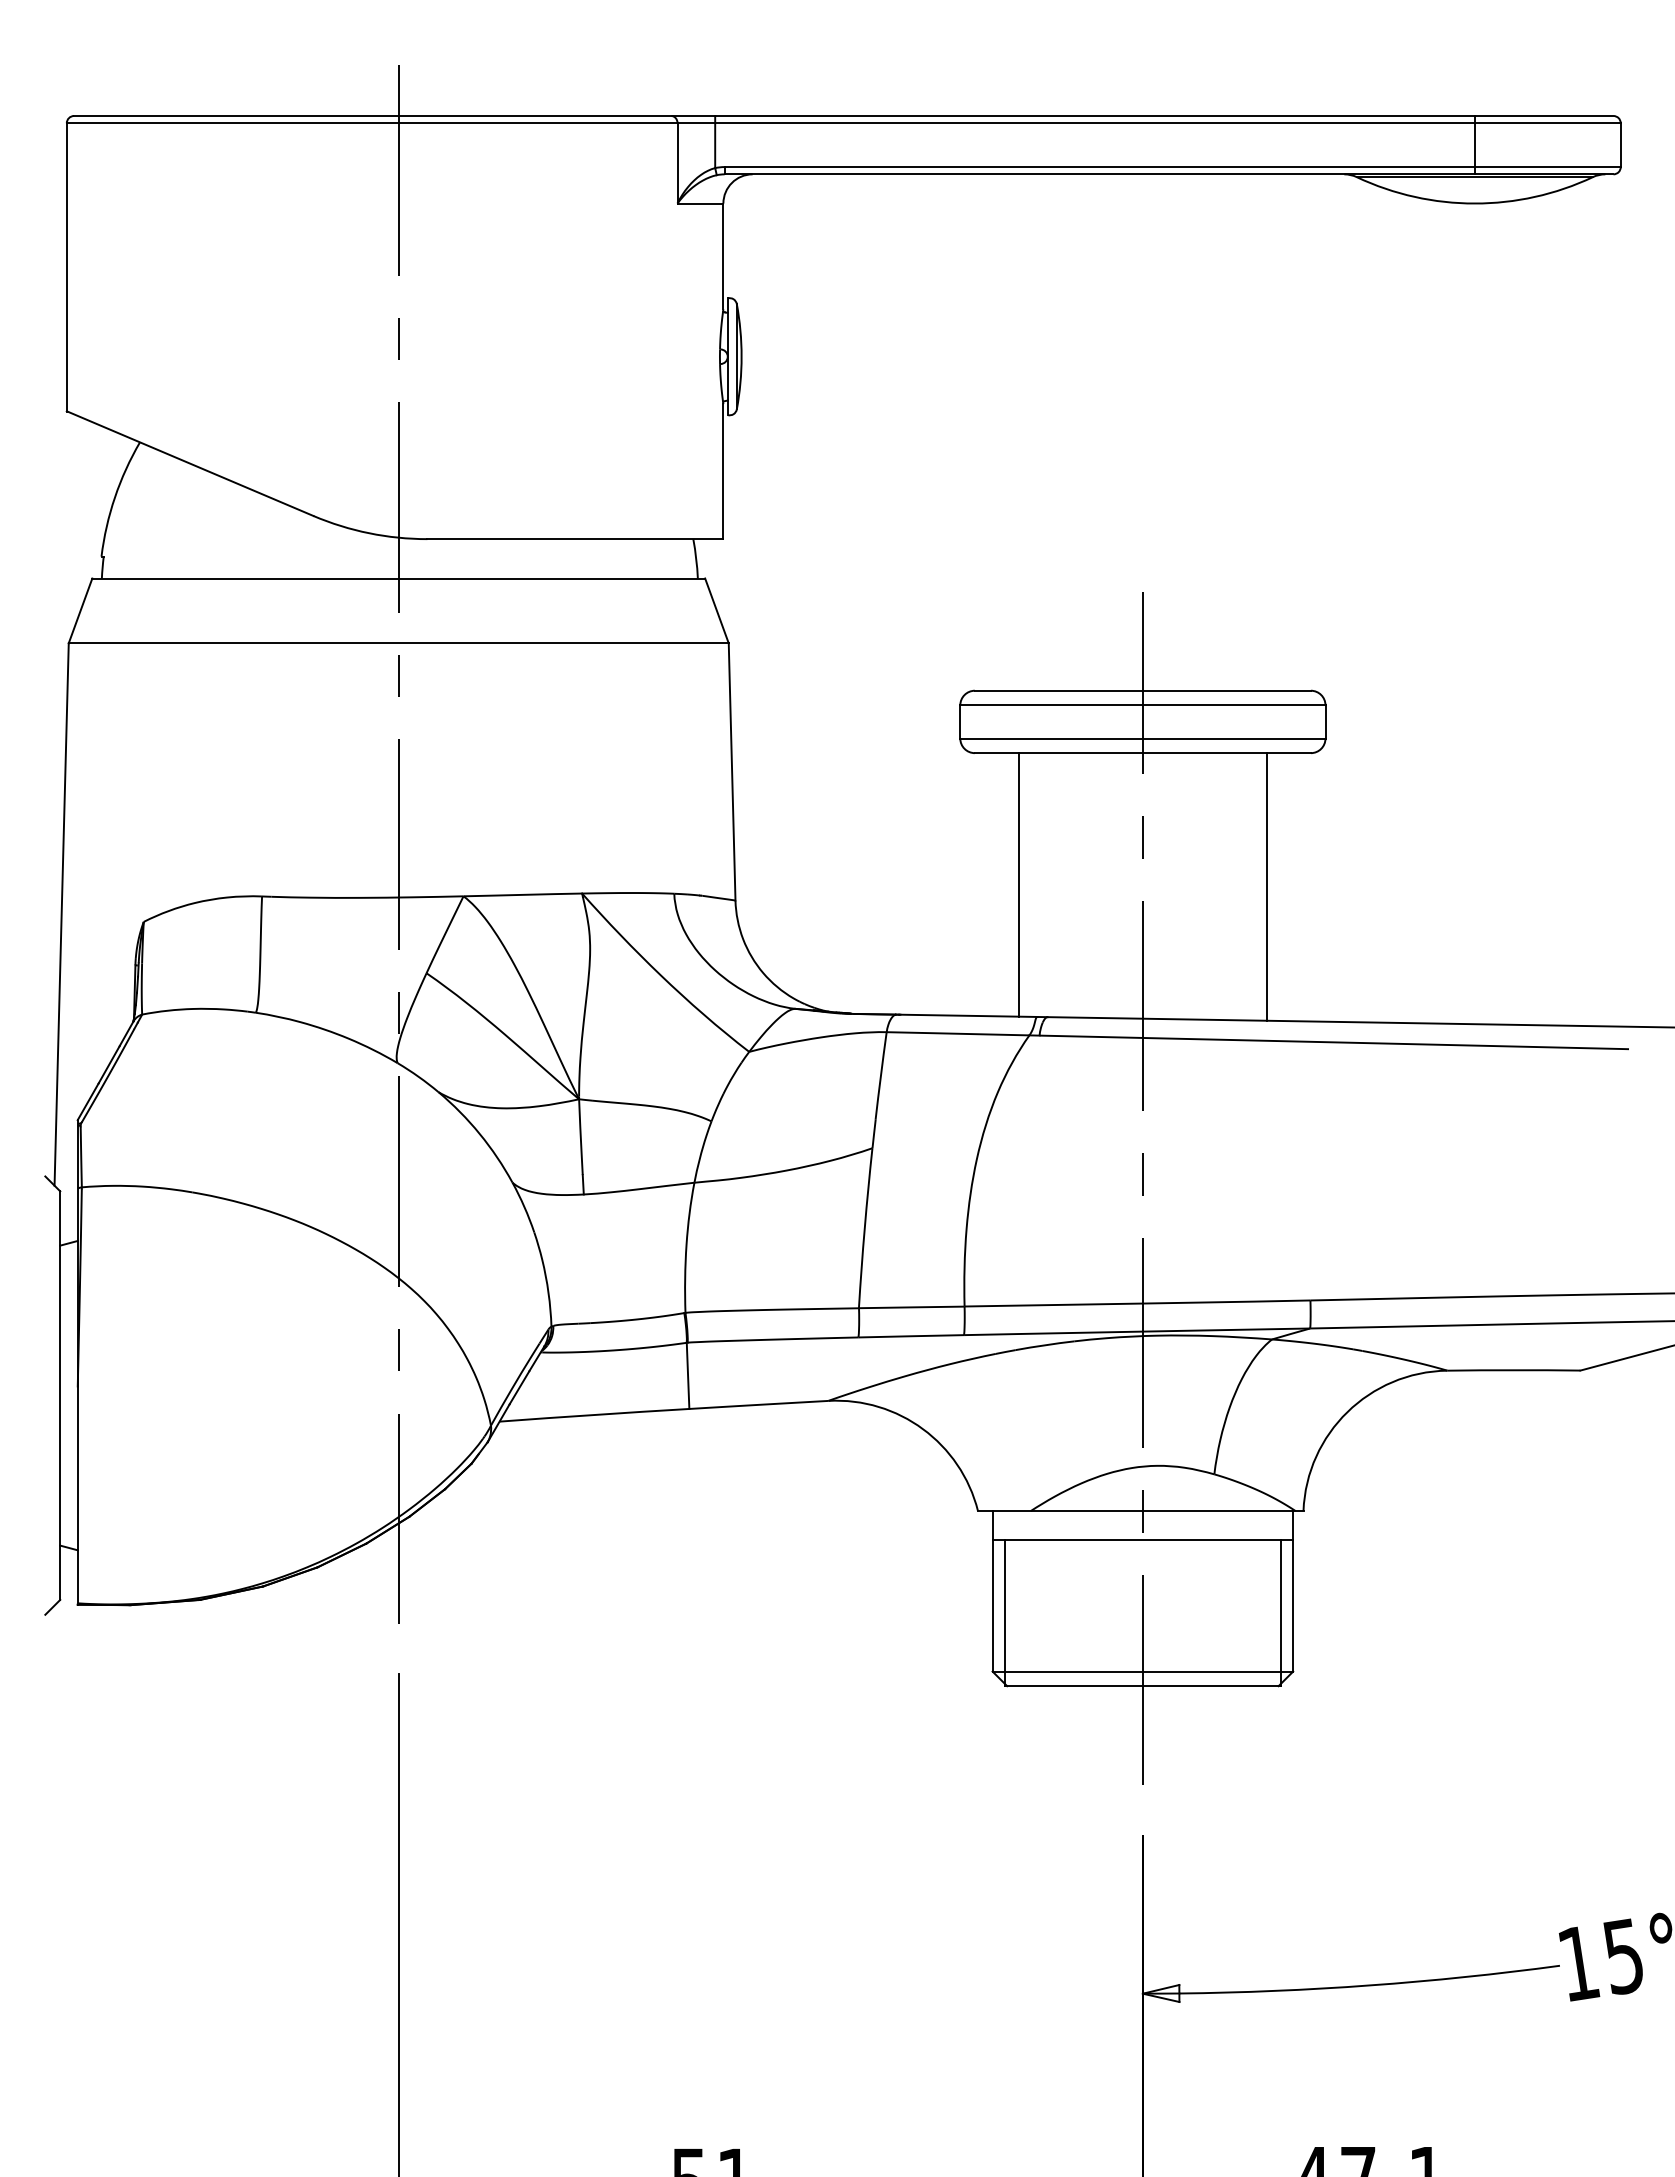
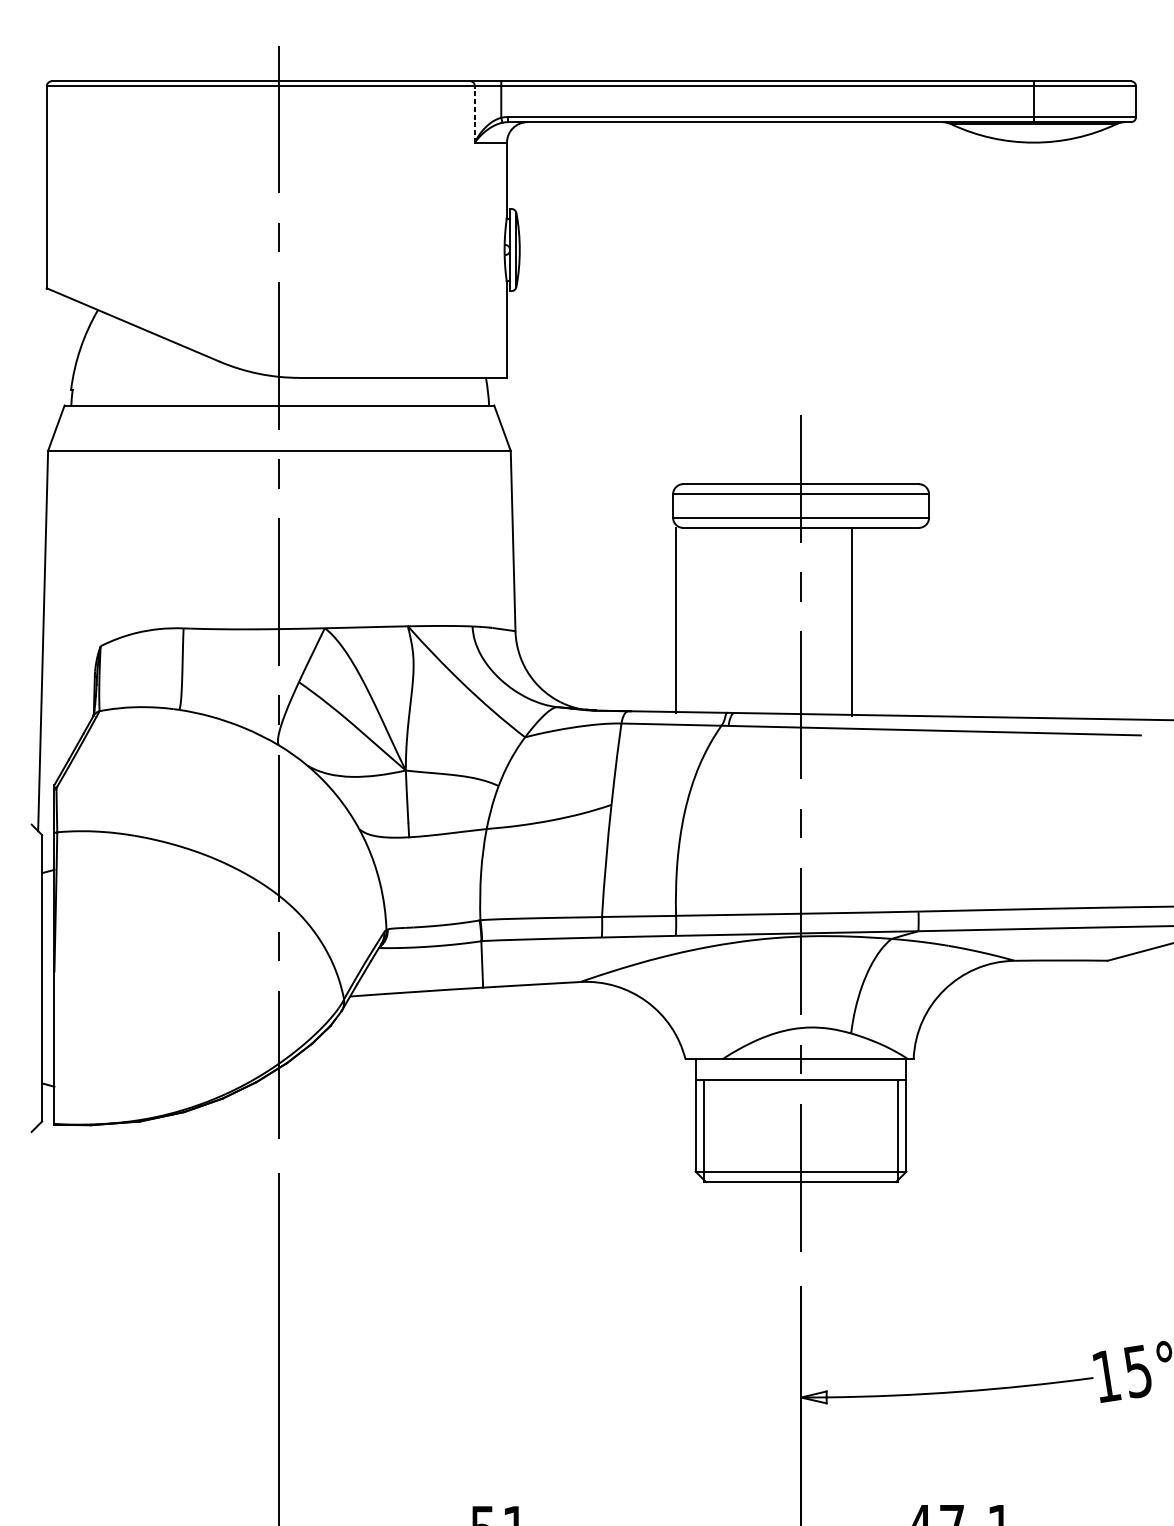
line: (677, 162) -> (474, 113), solid -> dashed
line: (1018, 884) -> (676, 619), moved
line: (1266, 886) -> (851, 621), moved

